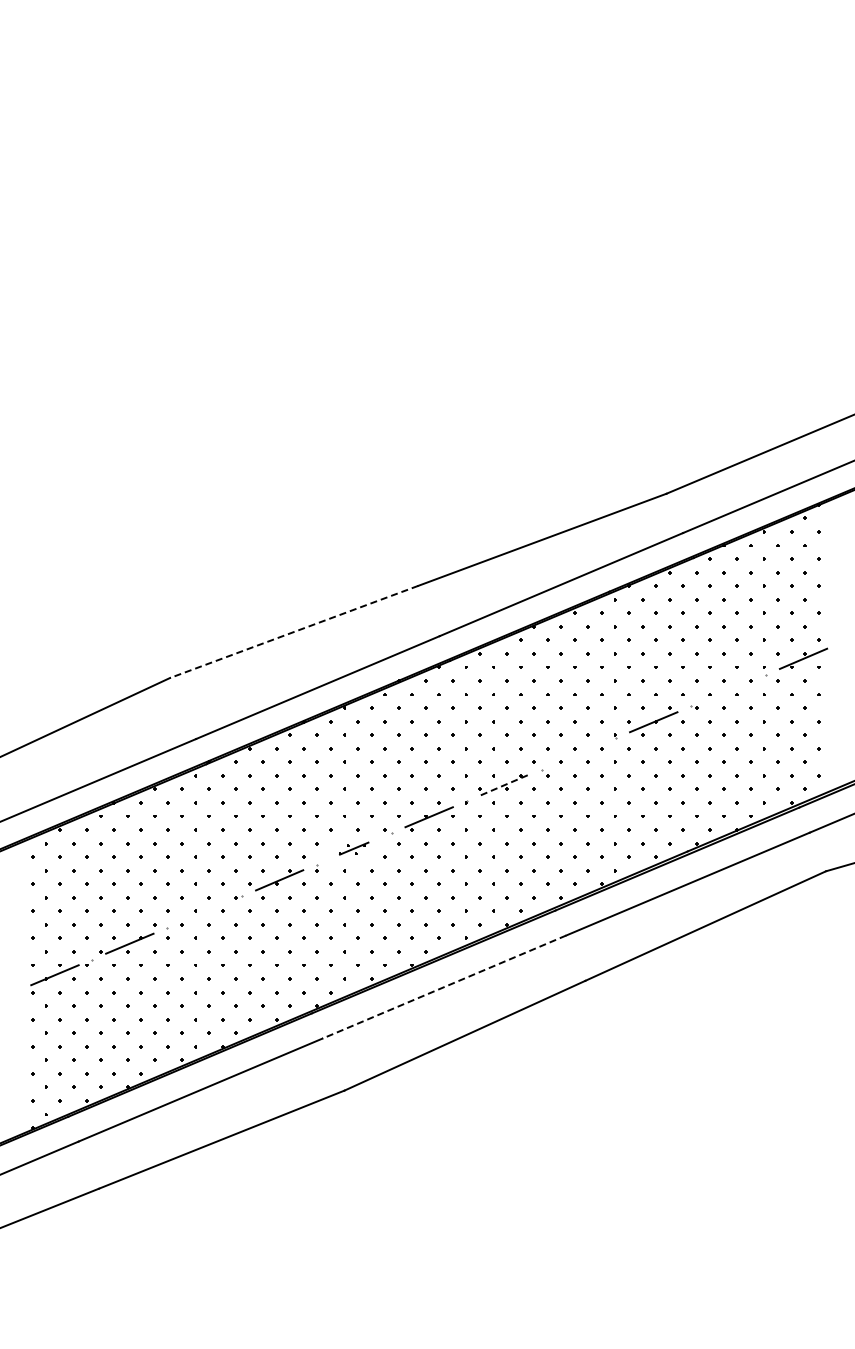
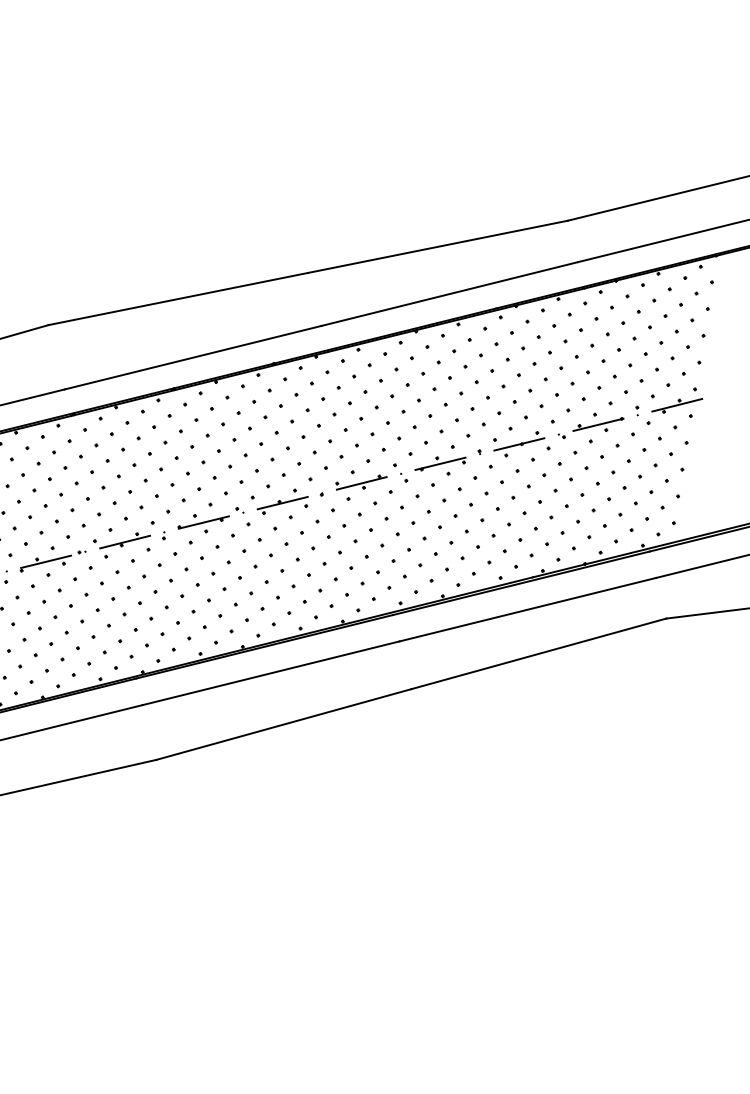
line: (293, 632) -> (177, 299), dashed -> solid
line: (728, 690) -> (598, 424), added
line: (578, 753) -> (440, 463), added
line: (504, 785) -> (362, 483), dashed -> solid
part: (353, 848) -> (203, 522), size x1.67
line: (204, 912) -> (45, 562), added
line: (443, 987) -> (270, 673), dashed -> solid

